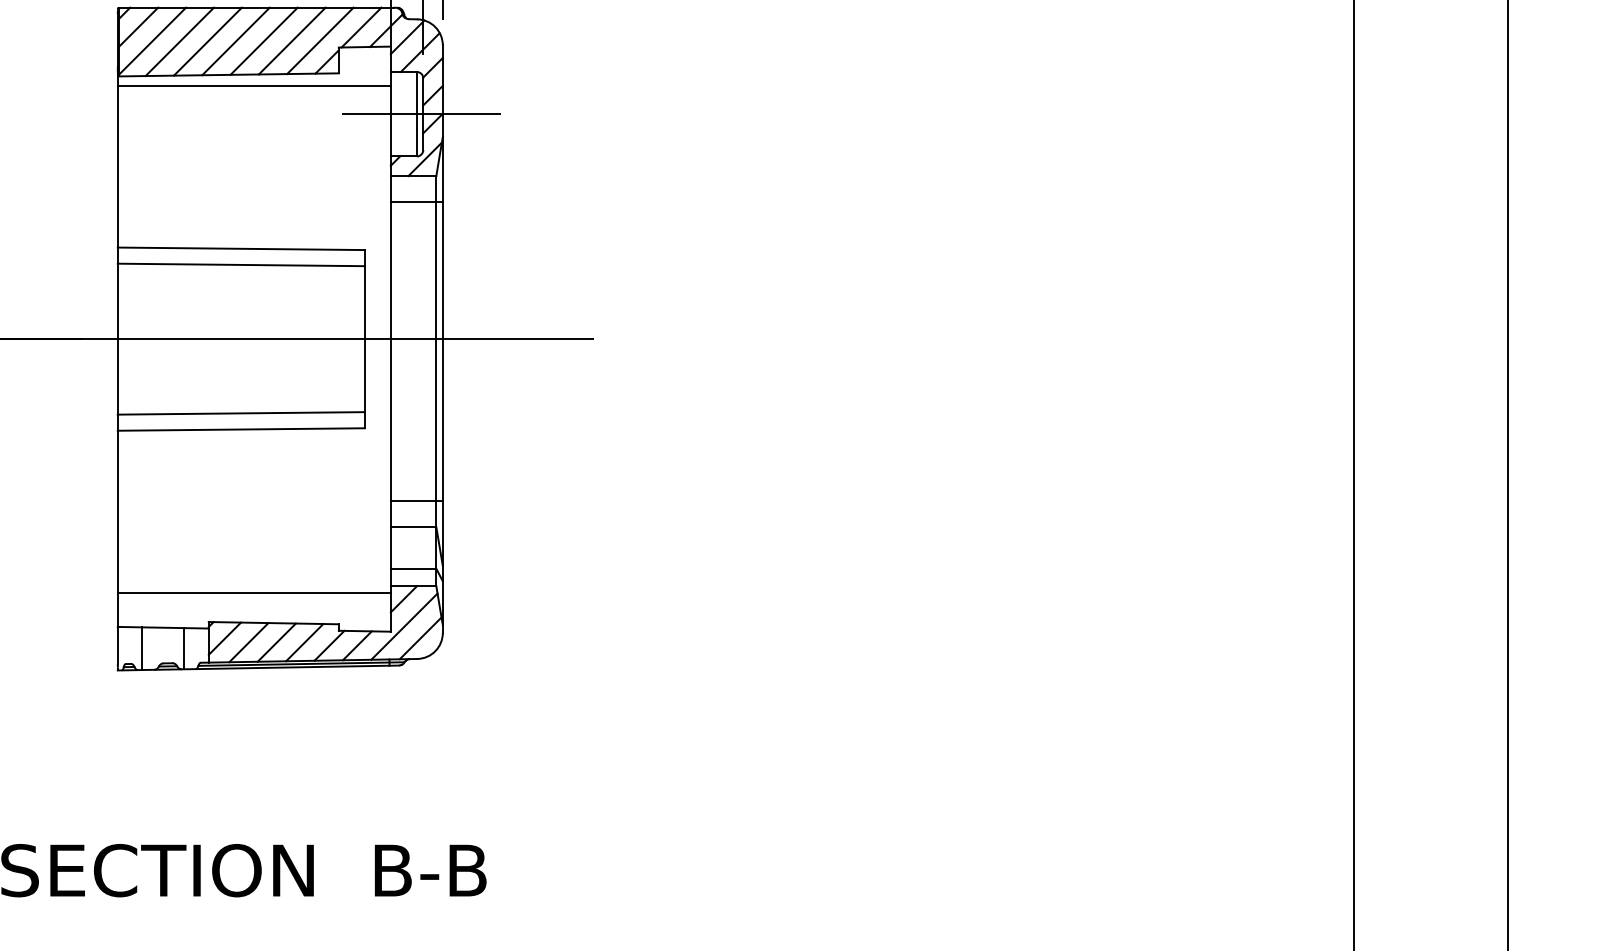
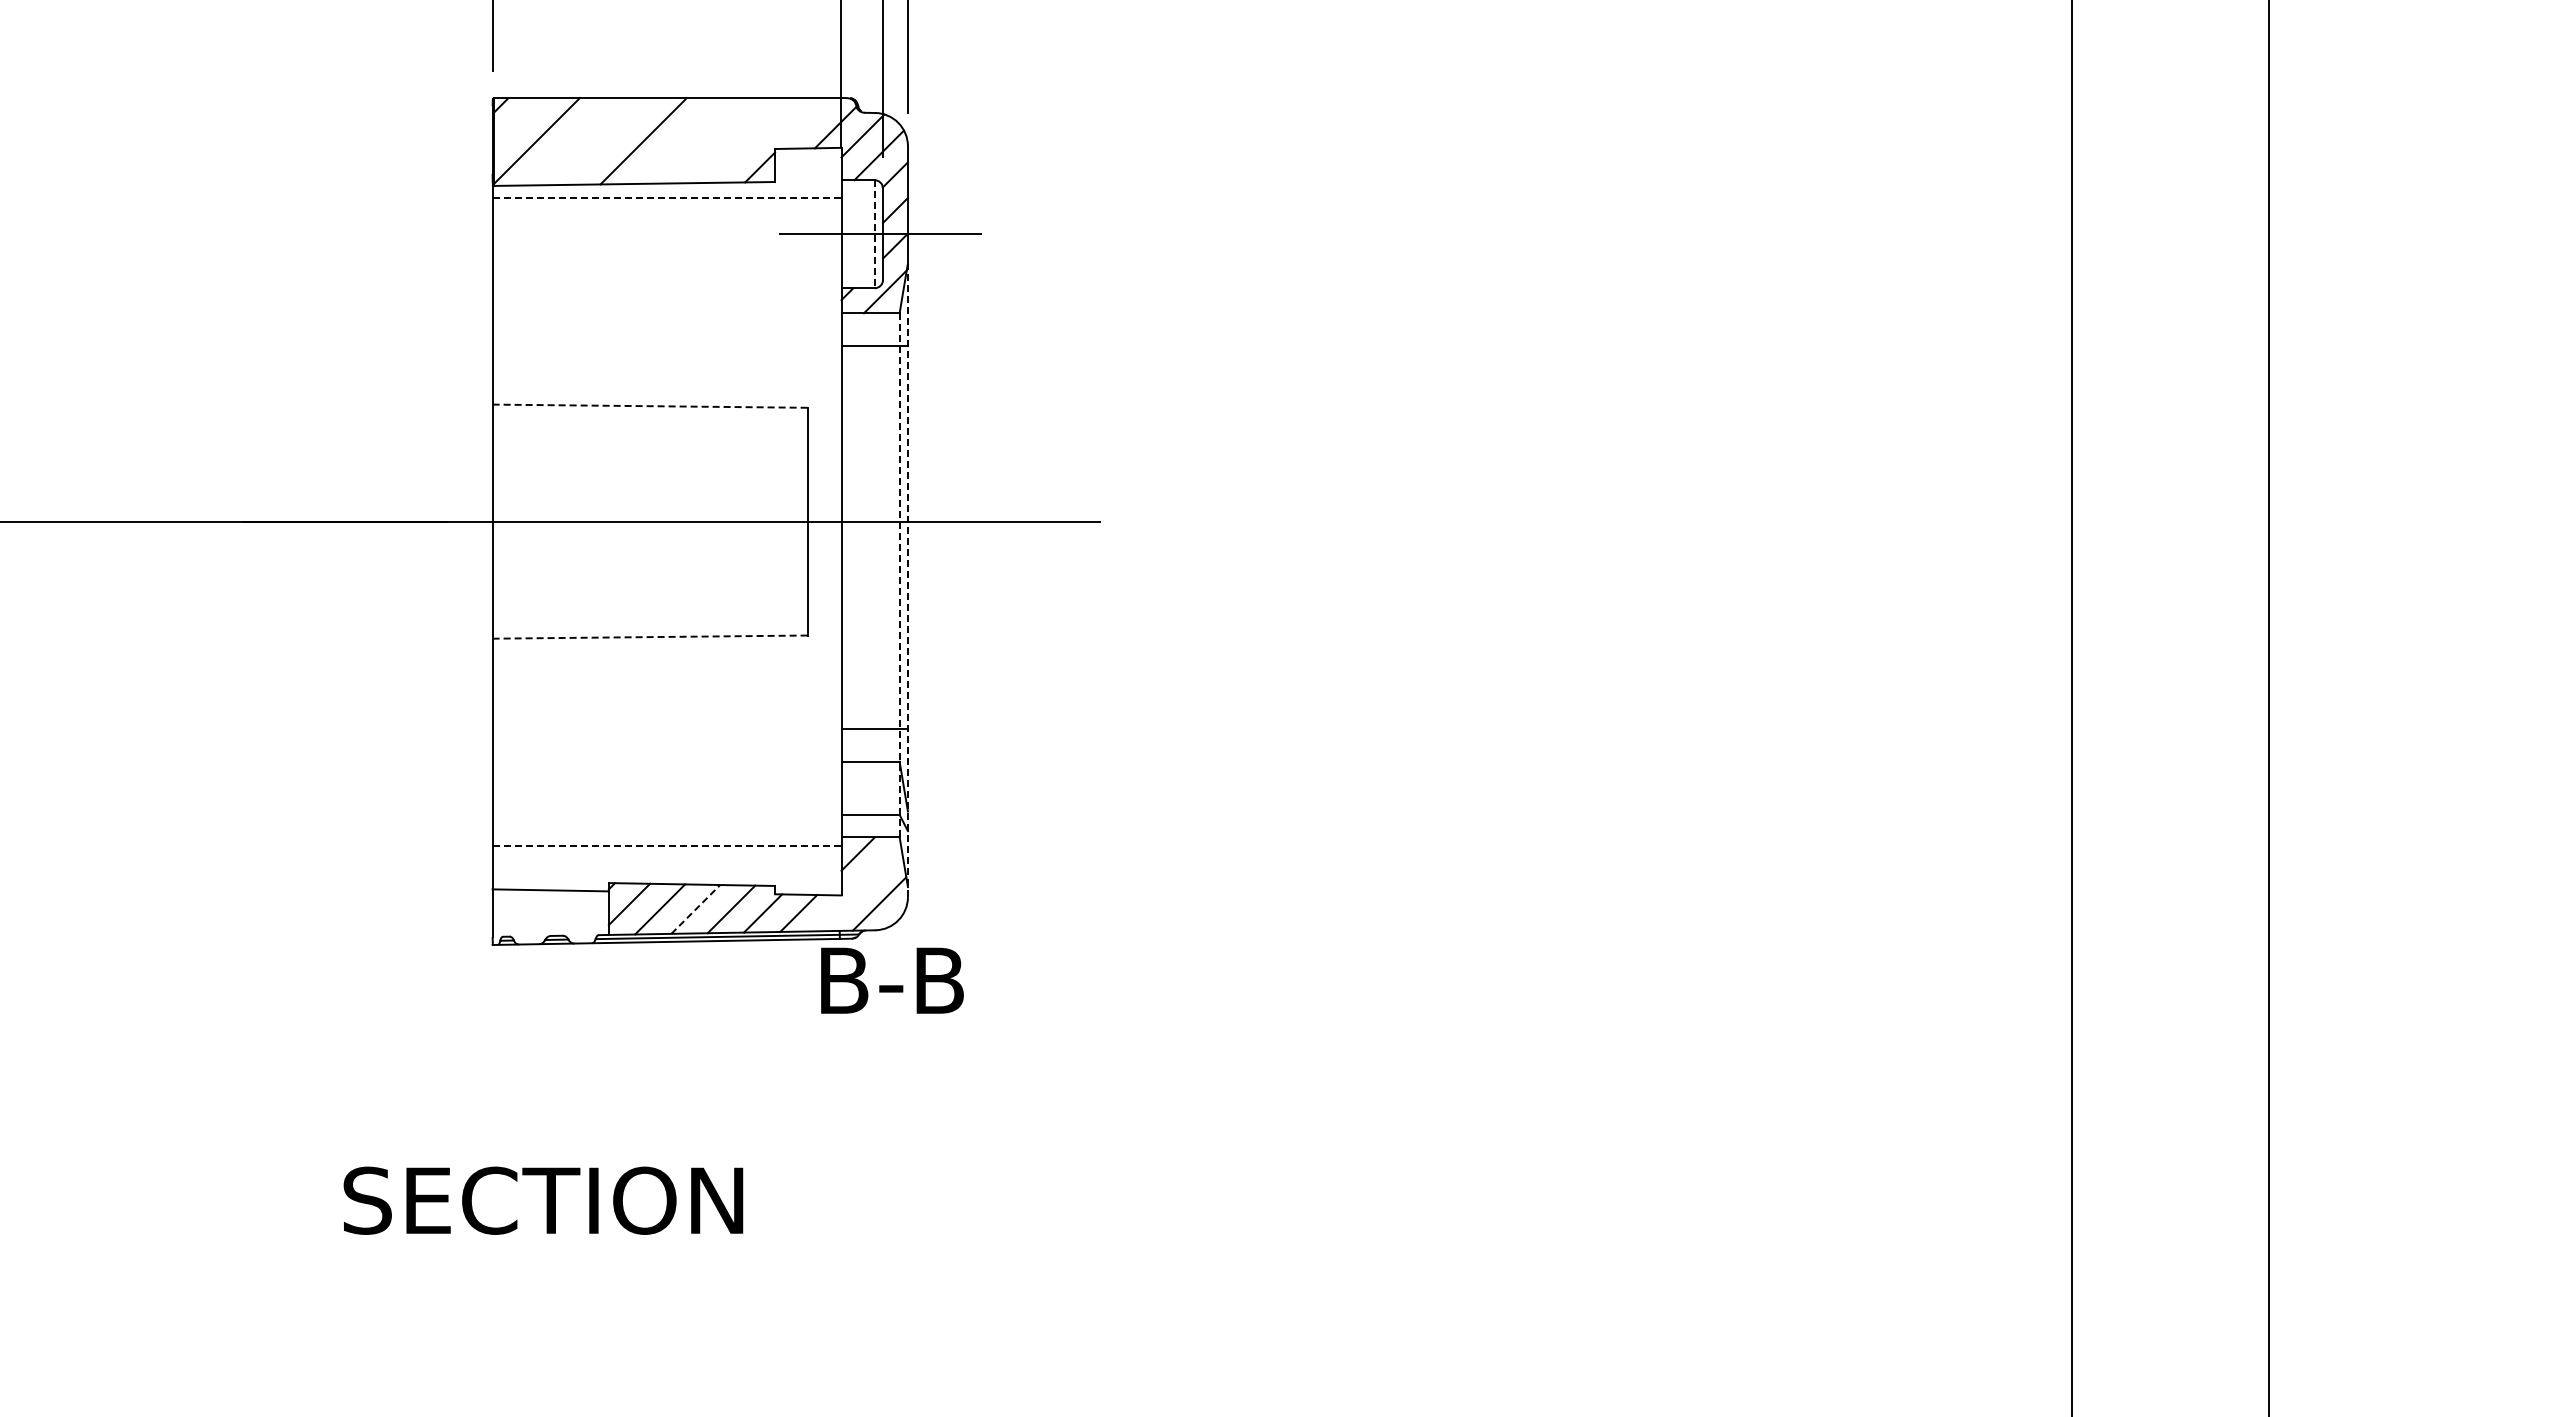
line: (138, 27) -> (518, 123), removed
line: (361, 27) -> (803, 123), removed
line: (264, 40) -> (679, 140), removed
line: (292, 40) -> (715, 140), removed
line: (320, 40) -> (751, 140), removed
line: (179, 41) -> (571, 141), removed
line: (207, 41) -> (607, 141), removed
line: (254, 85) -> (667, 197), solid -> dashed
line: (416, 114) -> (874, 234), solid -> dashed
line: (241, 249) -> (650, 406), solid -> dashed
line: (241, 264) -> (650, 426), removed
line: (436, 381) -> (899, 575), solid -> dashed
line: (442, 385) -> (907, 580), solid -> dashed
line: (241, 413) -> (650, 616), removed
line: (241, 429) -> (650, 637), solid -> dashed
line: (254, 592) -> (667, 845), solid -> dashed
line: (404, 626) -> (858, 888), removed
line: (276, 642) -> (695, 909), solid -> dashed
line: (141, 648) -> (523, 916), removed
line: (184, 648) -> (577, 916), removed
text: (430, 870) -> (892, 980), moved

